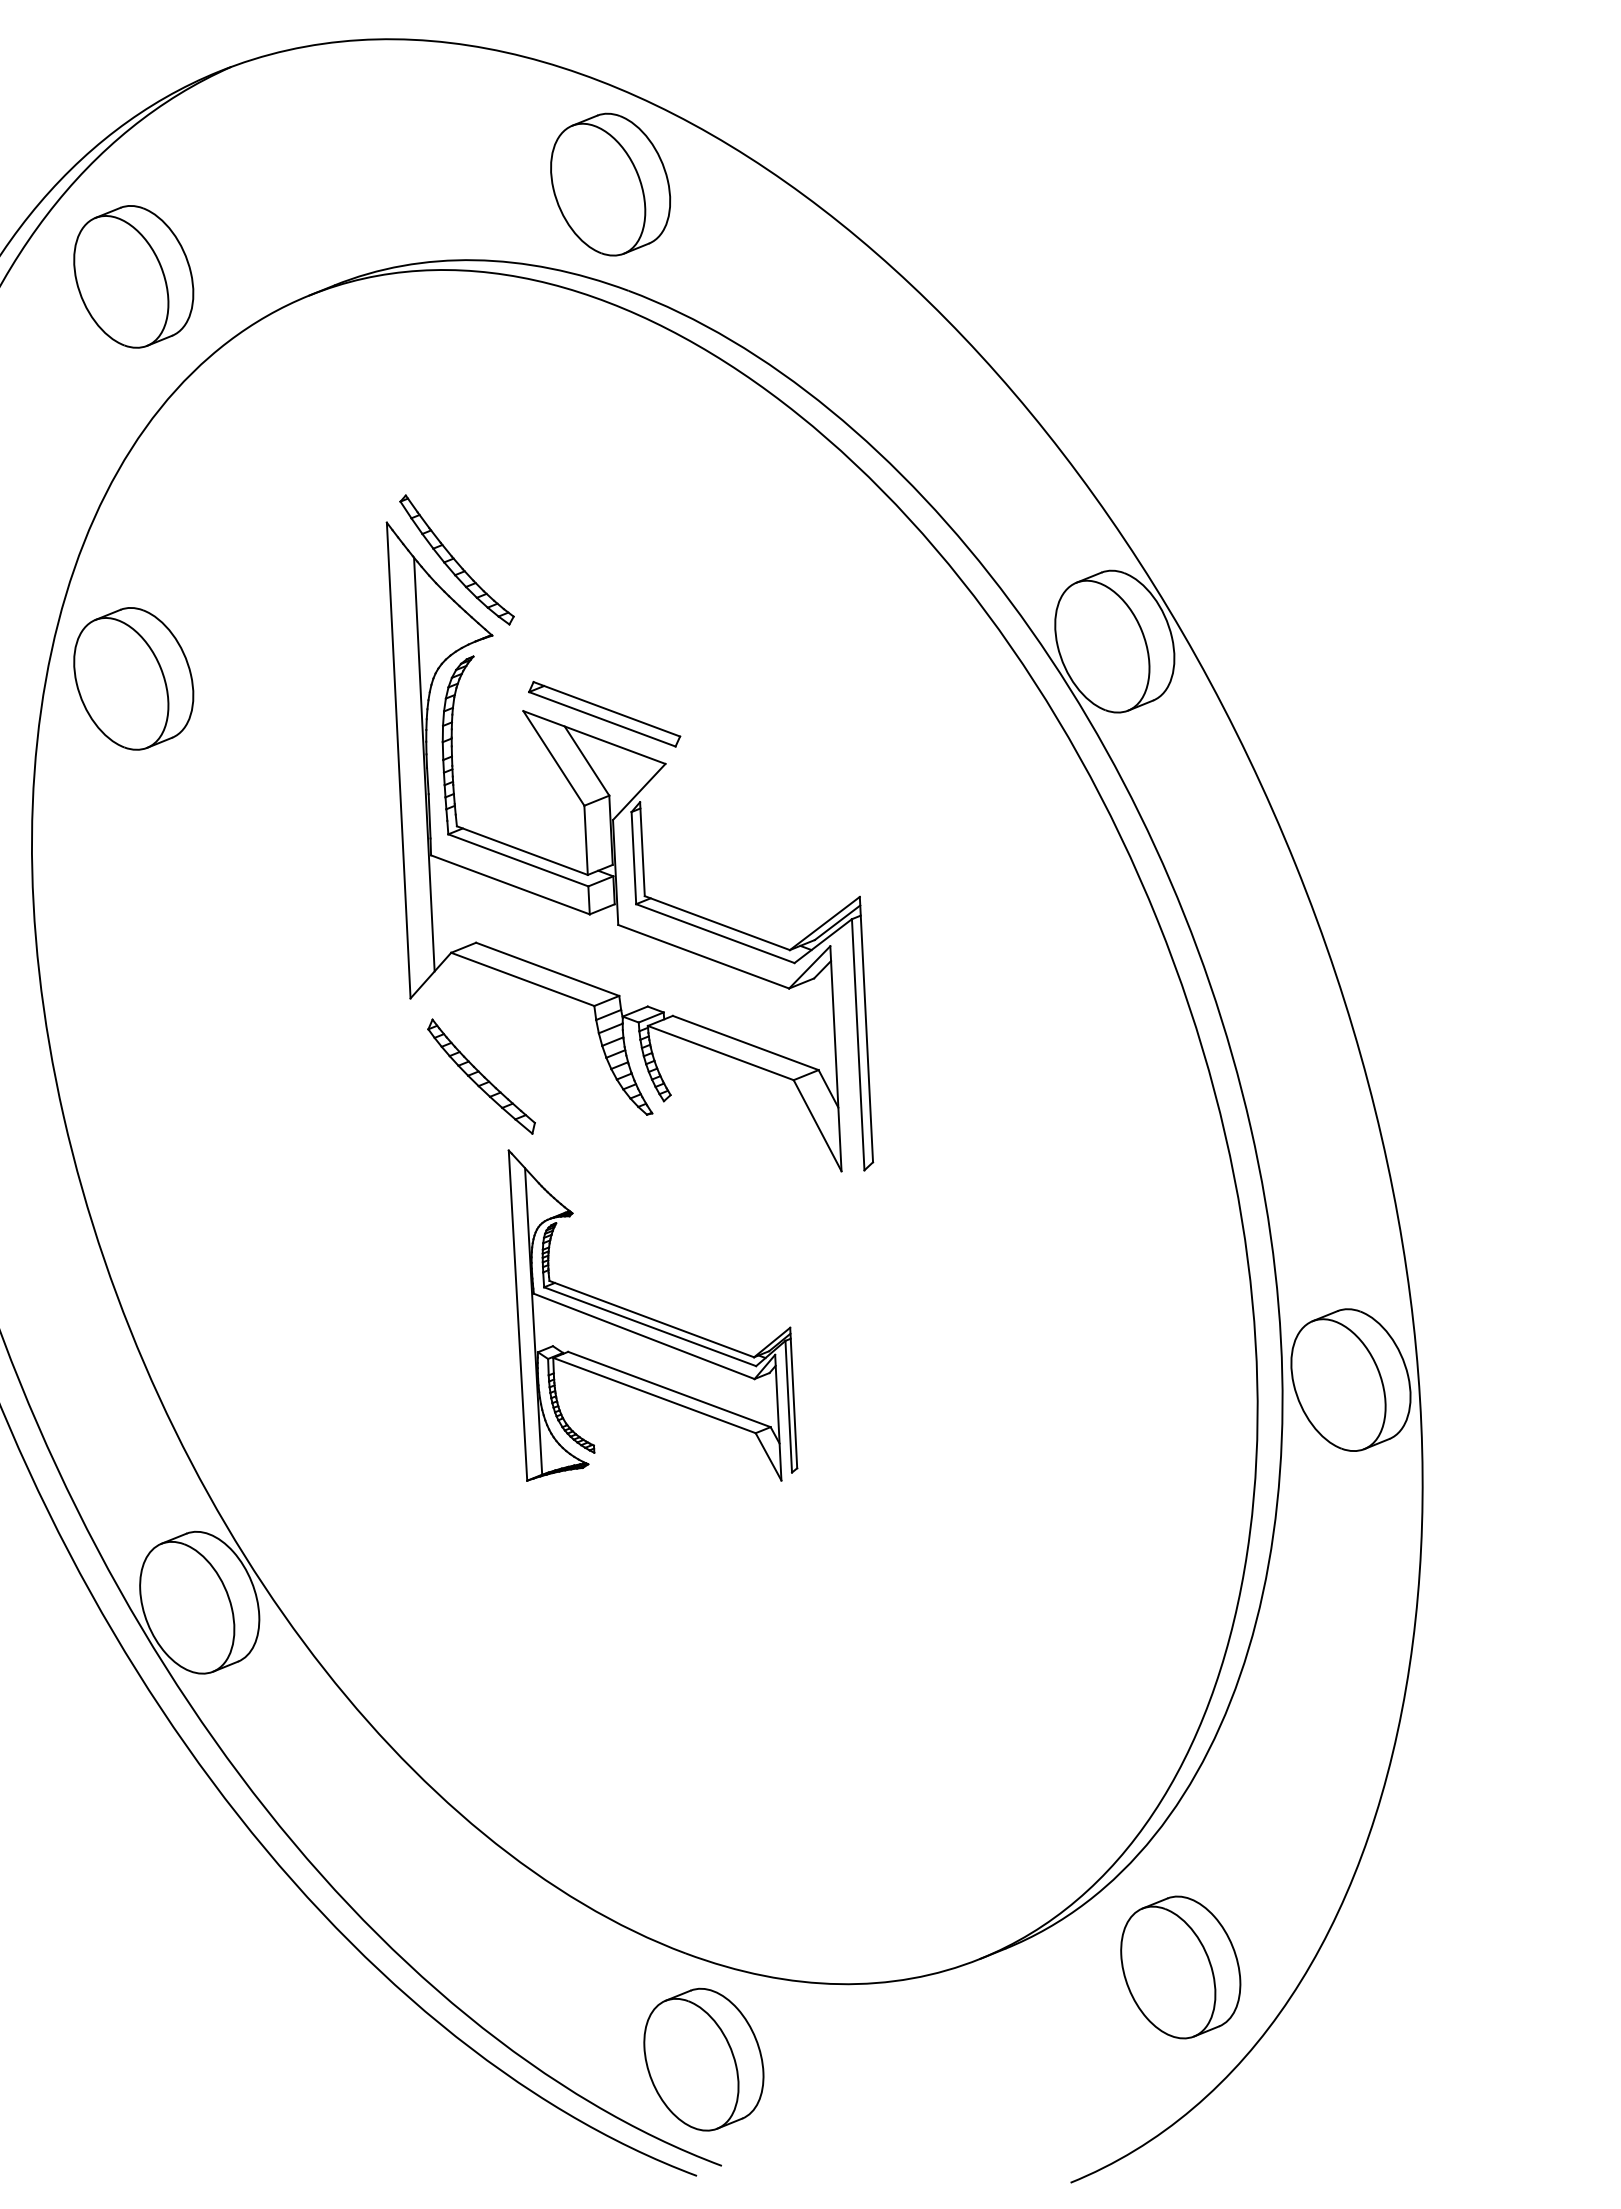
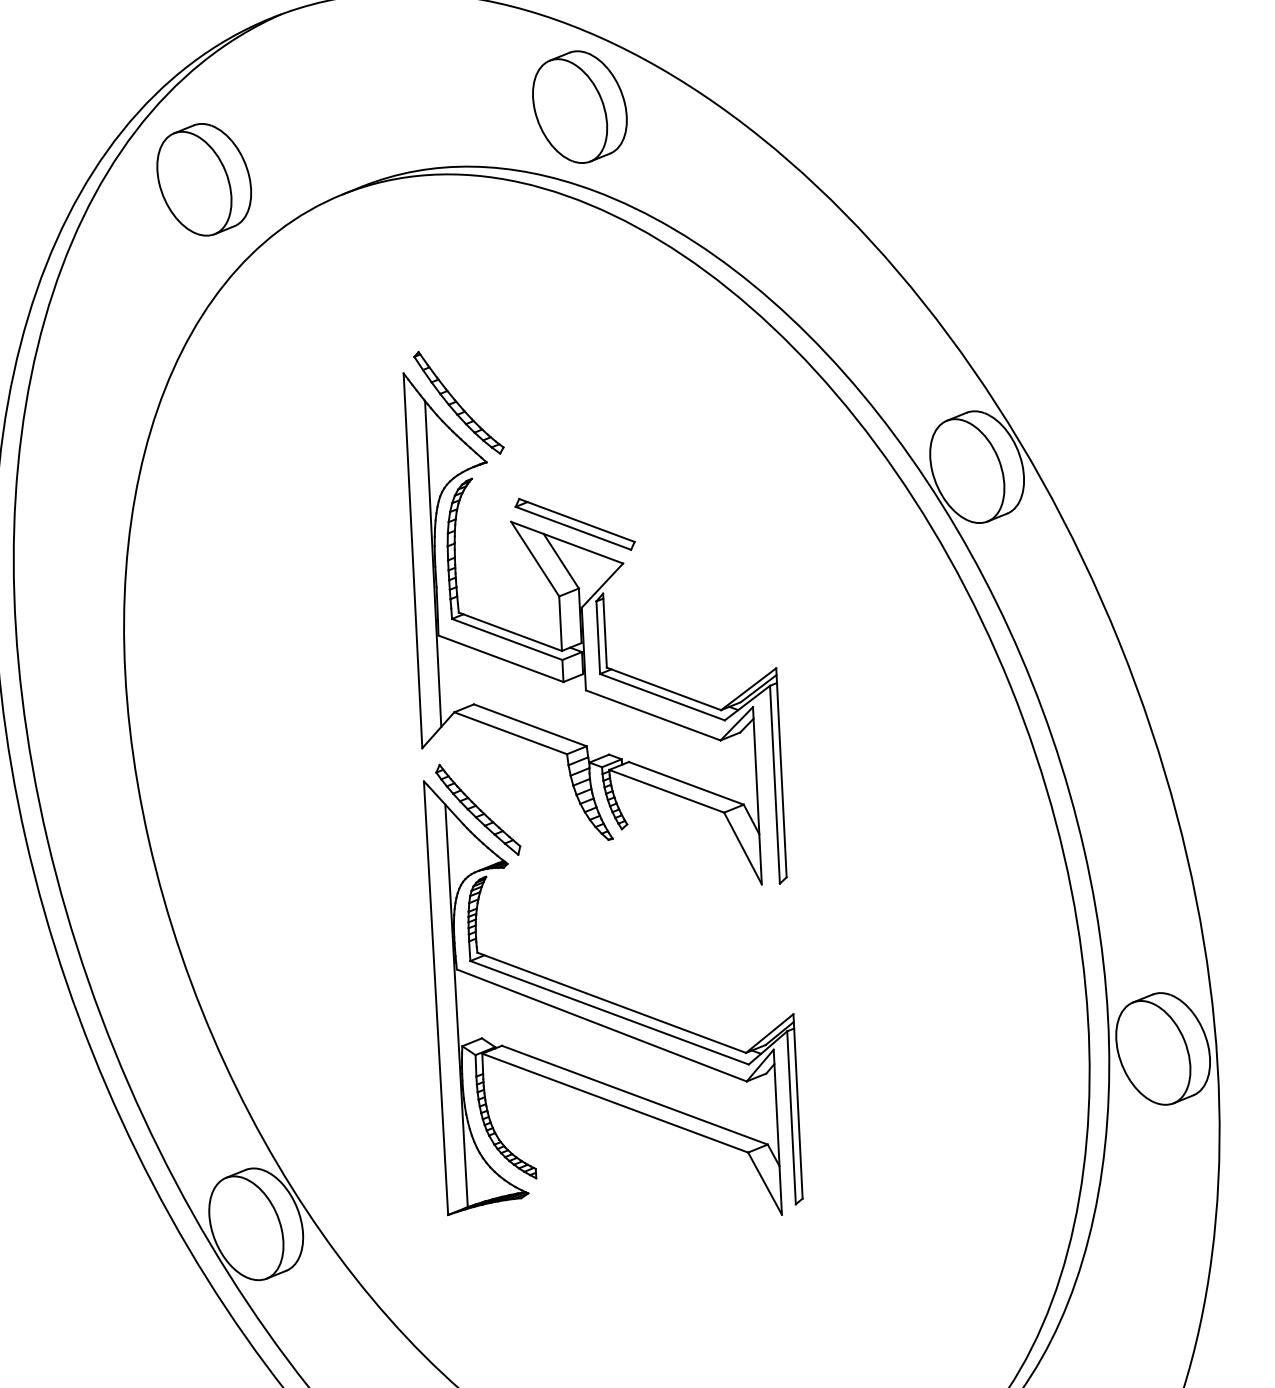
part: (133, 678) -> (204, 496), removed
part: (652, 1315) -> (612, 998), size x1.67

